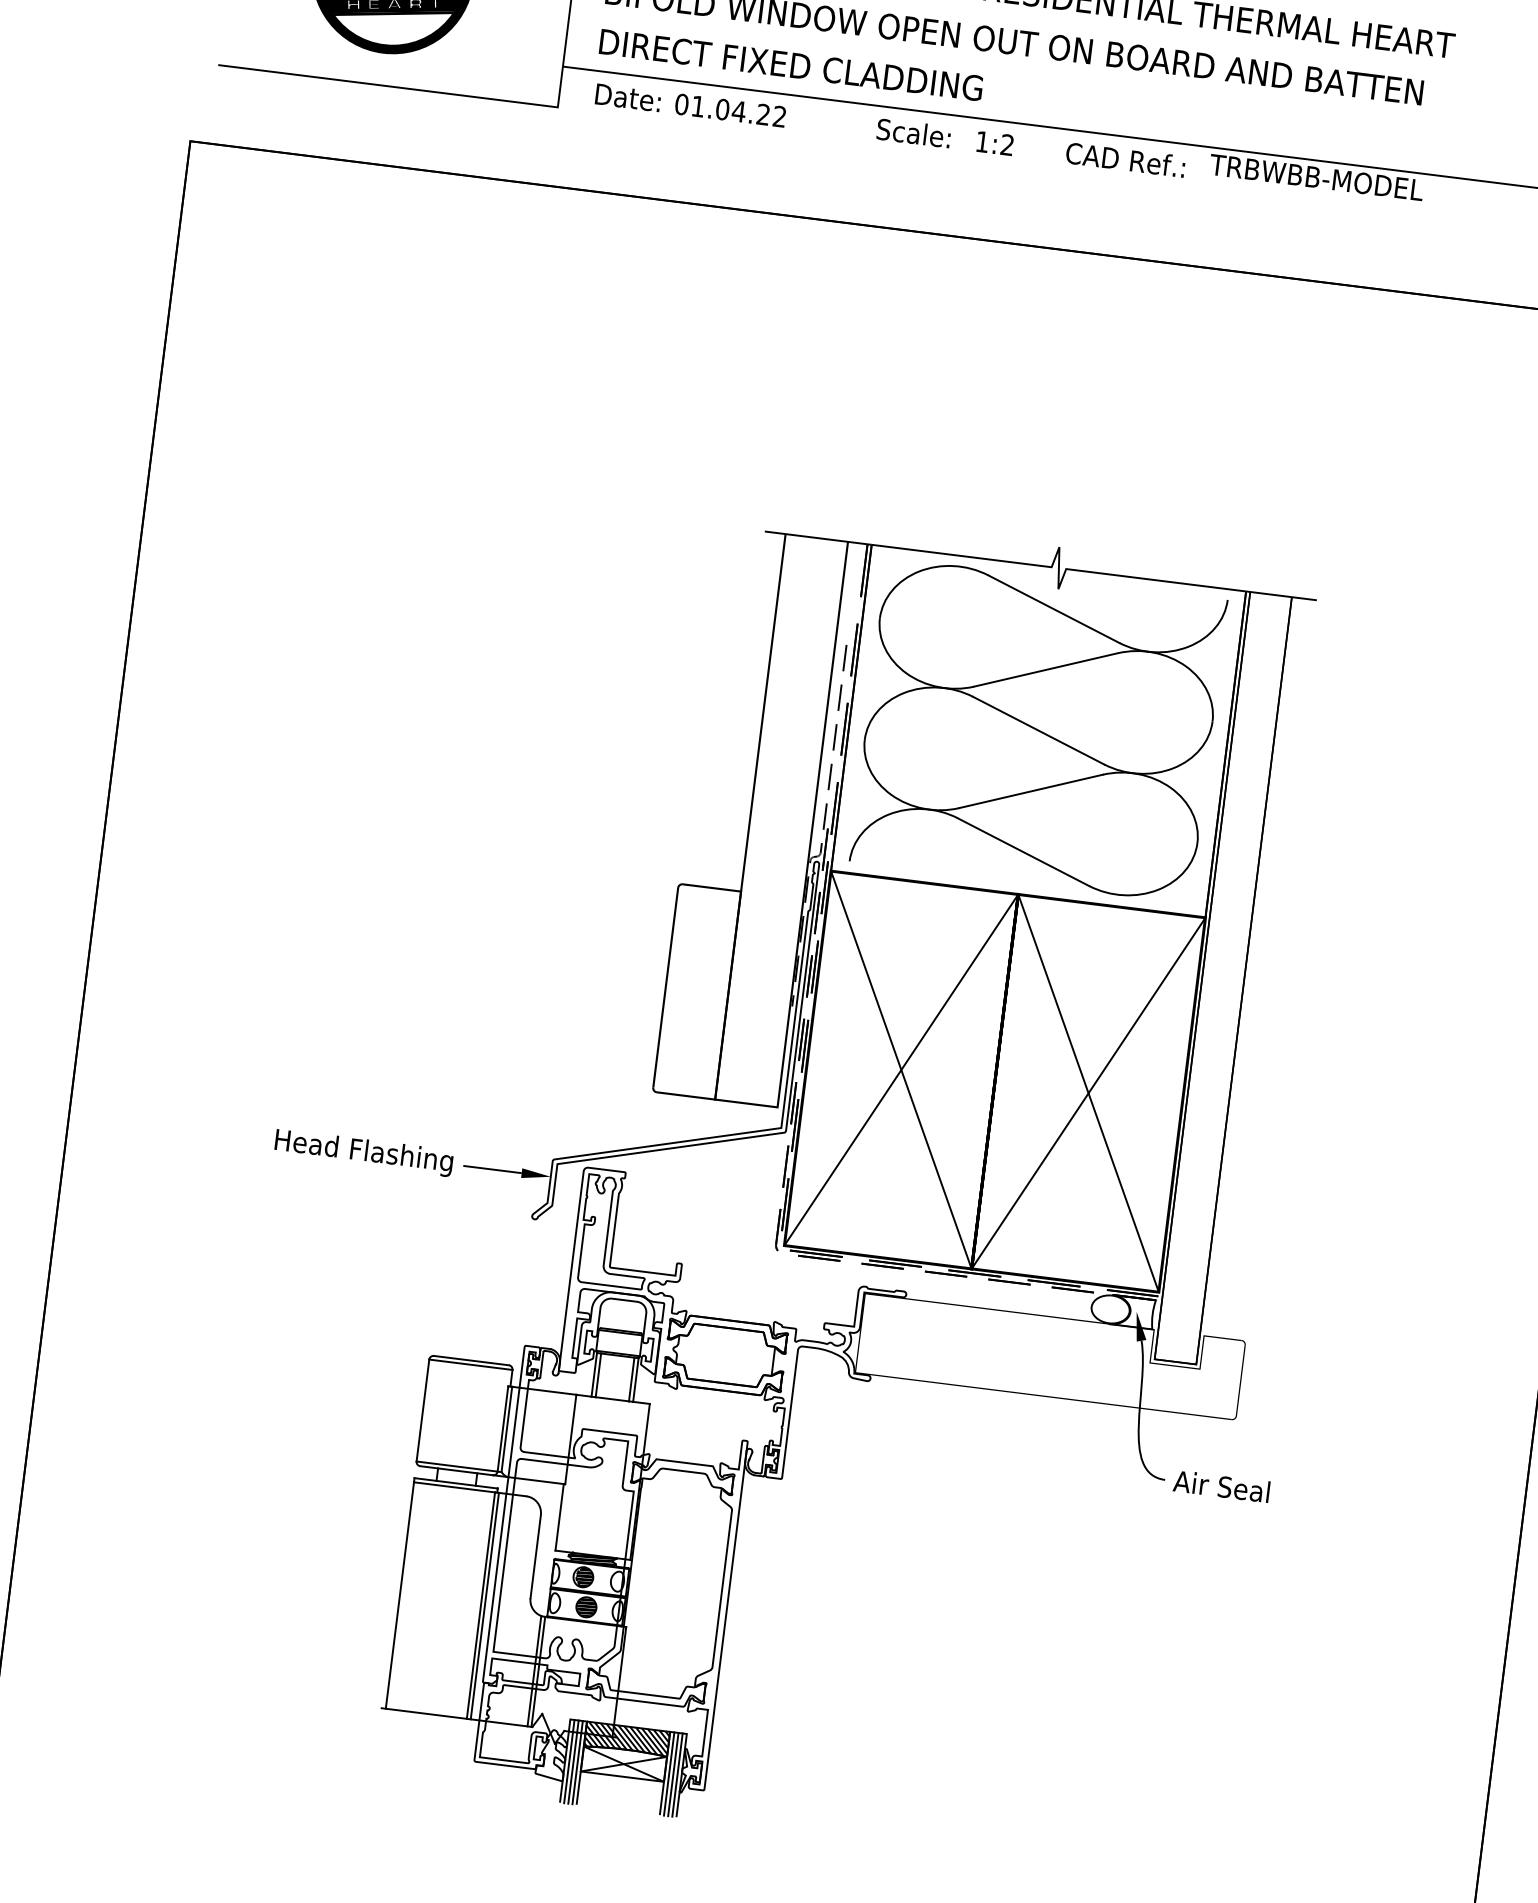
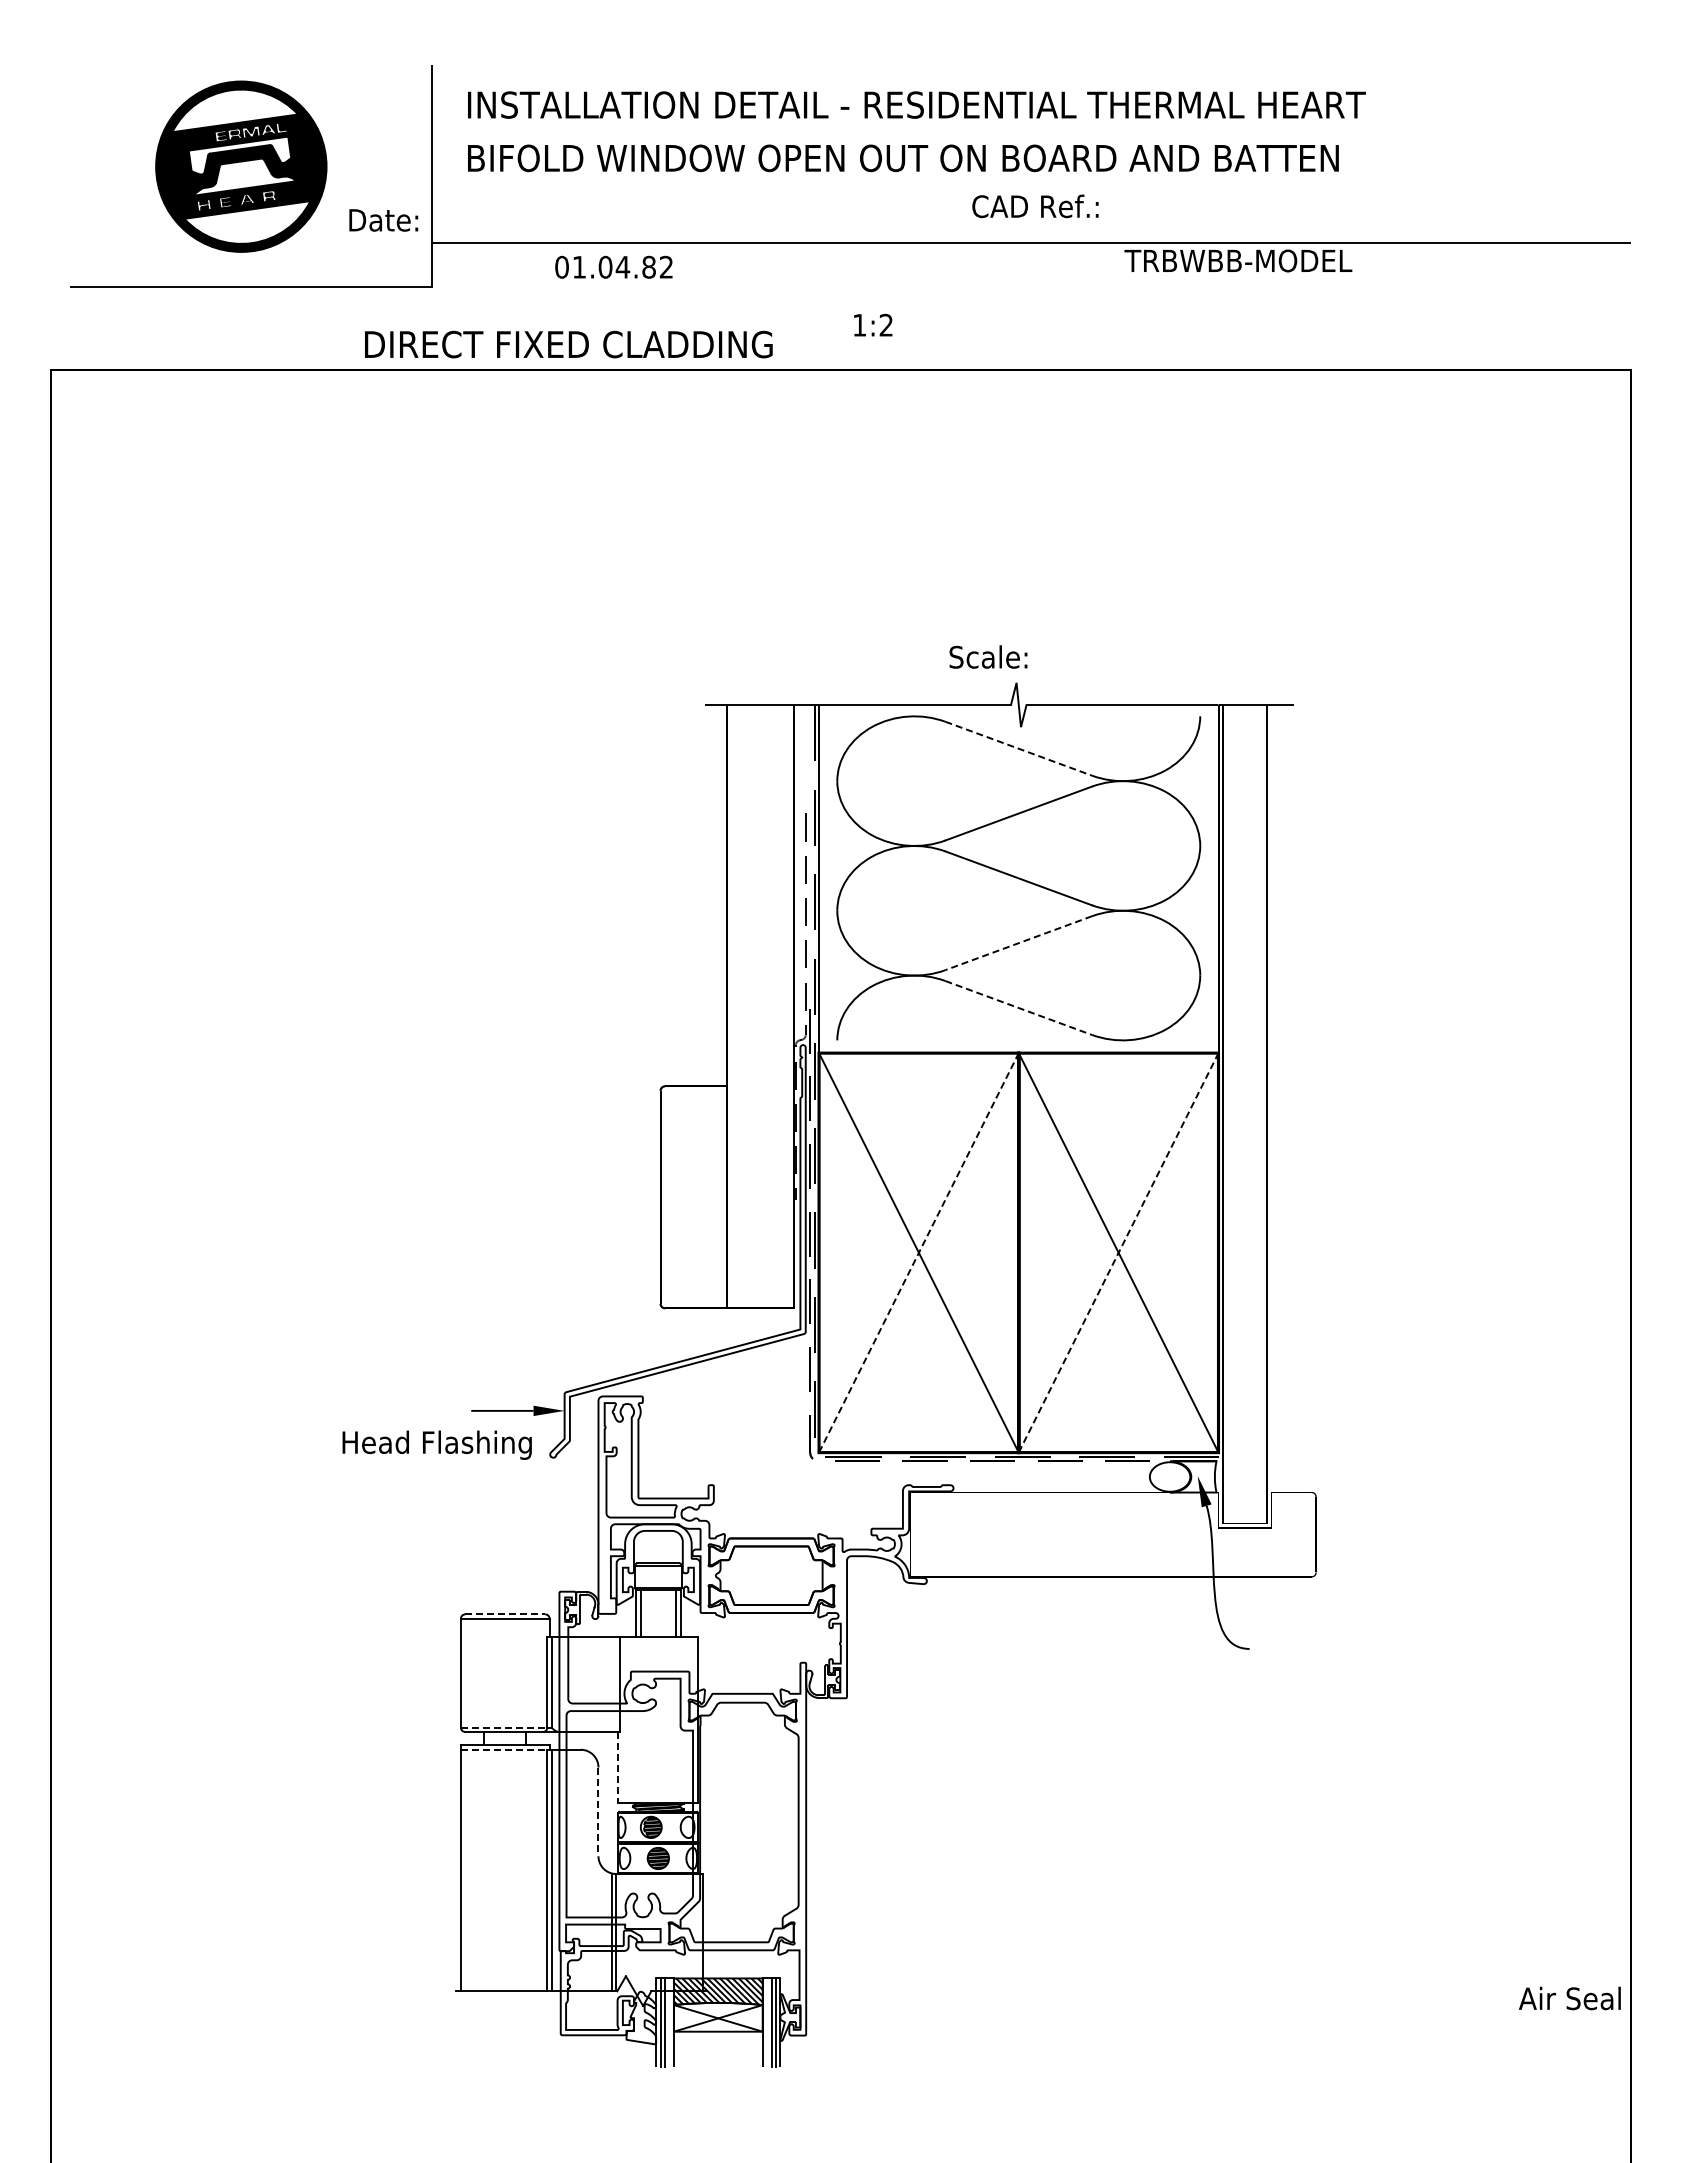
text: (791, 65) -> (568, 344), moved
text: (627, 98) -> (383, 220), moved
text: (763, 113) -> (648, 266), 01.04.22 -> 01.04.82
text: (913, 132) -> (988, 656), moved
text: (995, 142) -> (873, 324), moved
text: (1125, 160) -> (1035, 206), moved
line: (1054, 609) -> (1019, 748), solid -> dashed
line: (1030, 791) -> (1018, 943), solid -> dashed
line: (1024, 852) -> (1019, 1008), solid -> dashed
line: (901, 1069) -> (919, 1252), solid -> dashed
line: (1088, 1092) -> (1118, 1252), solid -> dashed
text: (363, 1152) -> (436, 1444), moved
line: (471, 1360) -> (505, 1614), solid -> dashed
line: (457, 1466) -> (504, 1727), solid -> dashed
text: (1221, 1486) -> (1569, 1998), moved
line: (454, 1487) -> (504, 1749), solid -> dashed
line: (559, 1517) -> (618, 1767), solid -> dashed
line: (535, 1557) -> (598, 1812), solid -> dashed
line: (577, 1762) -> (669, 2022), removed
line: (669, 1773) -> (767, 2022), removed

